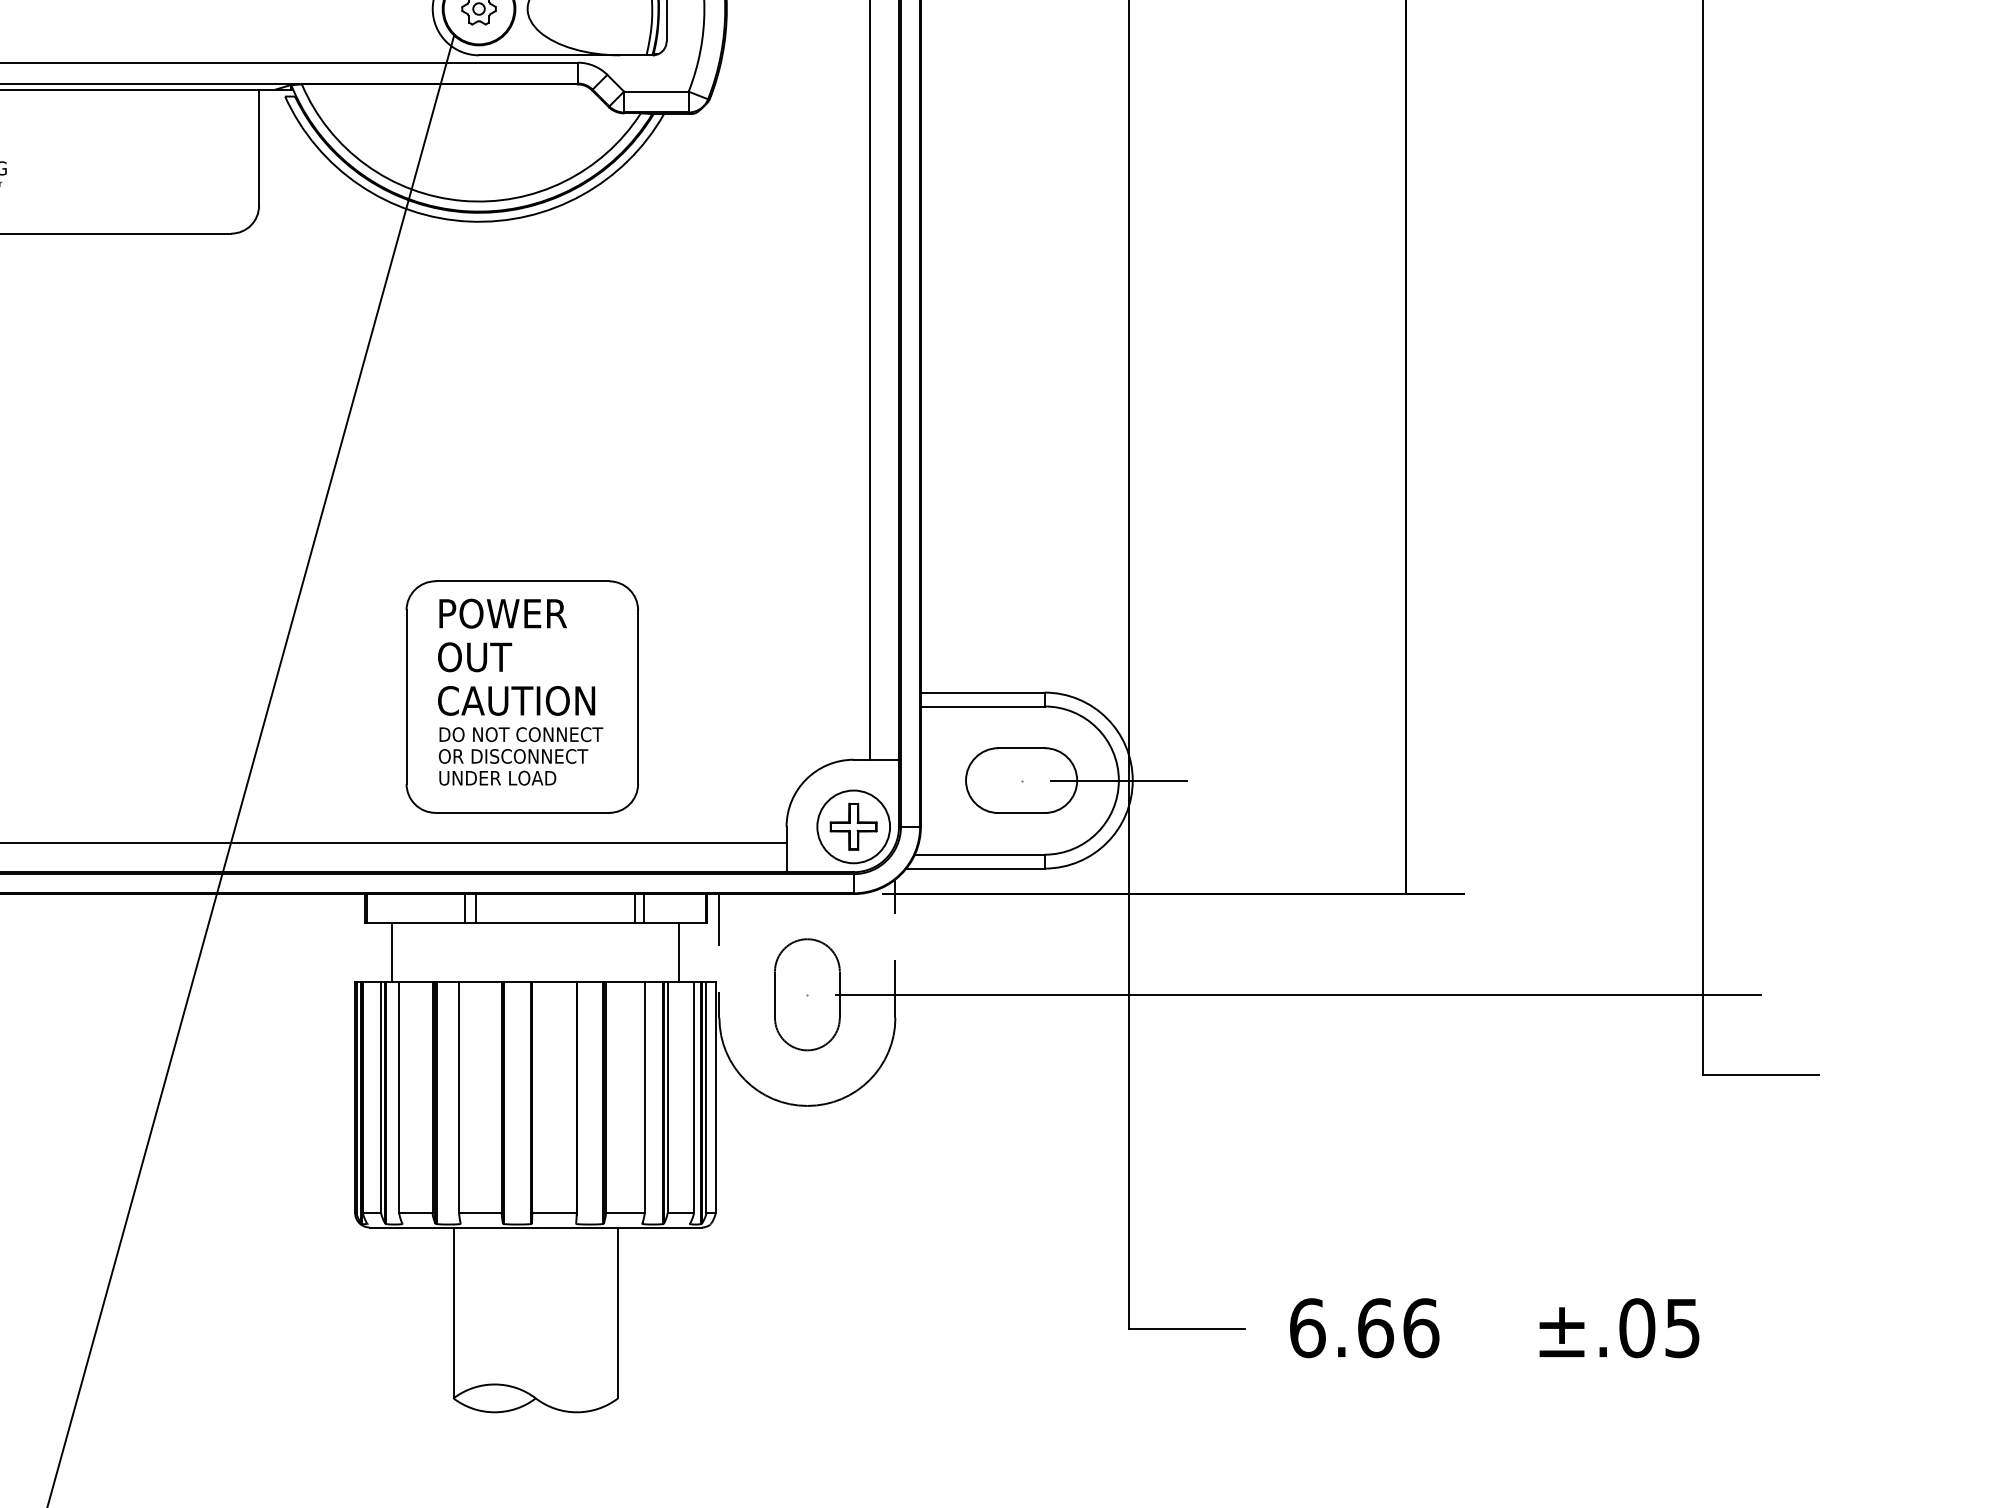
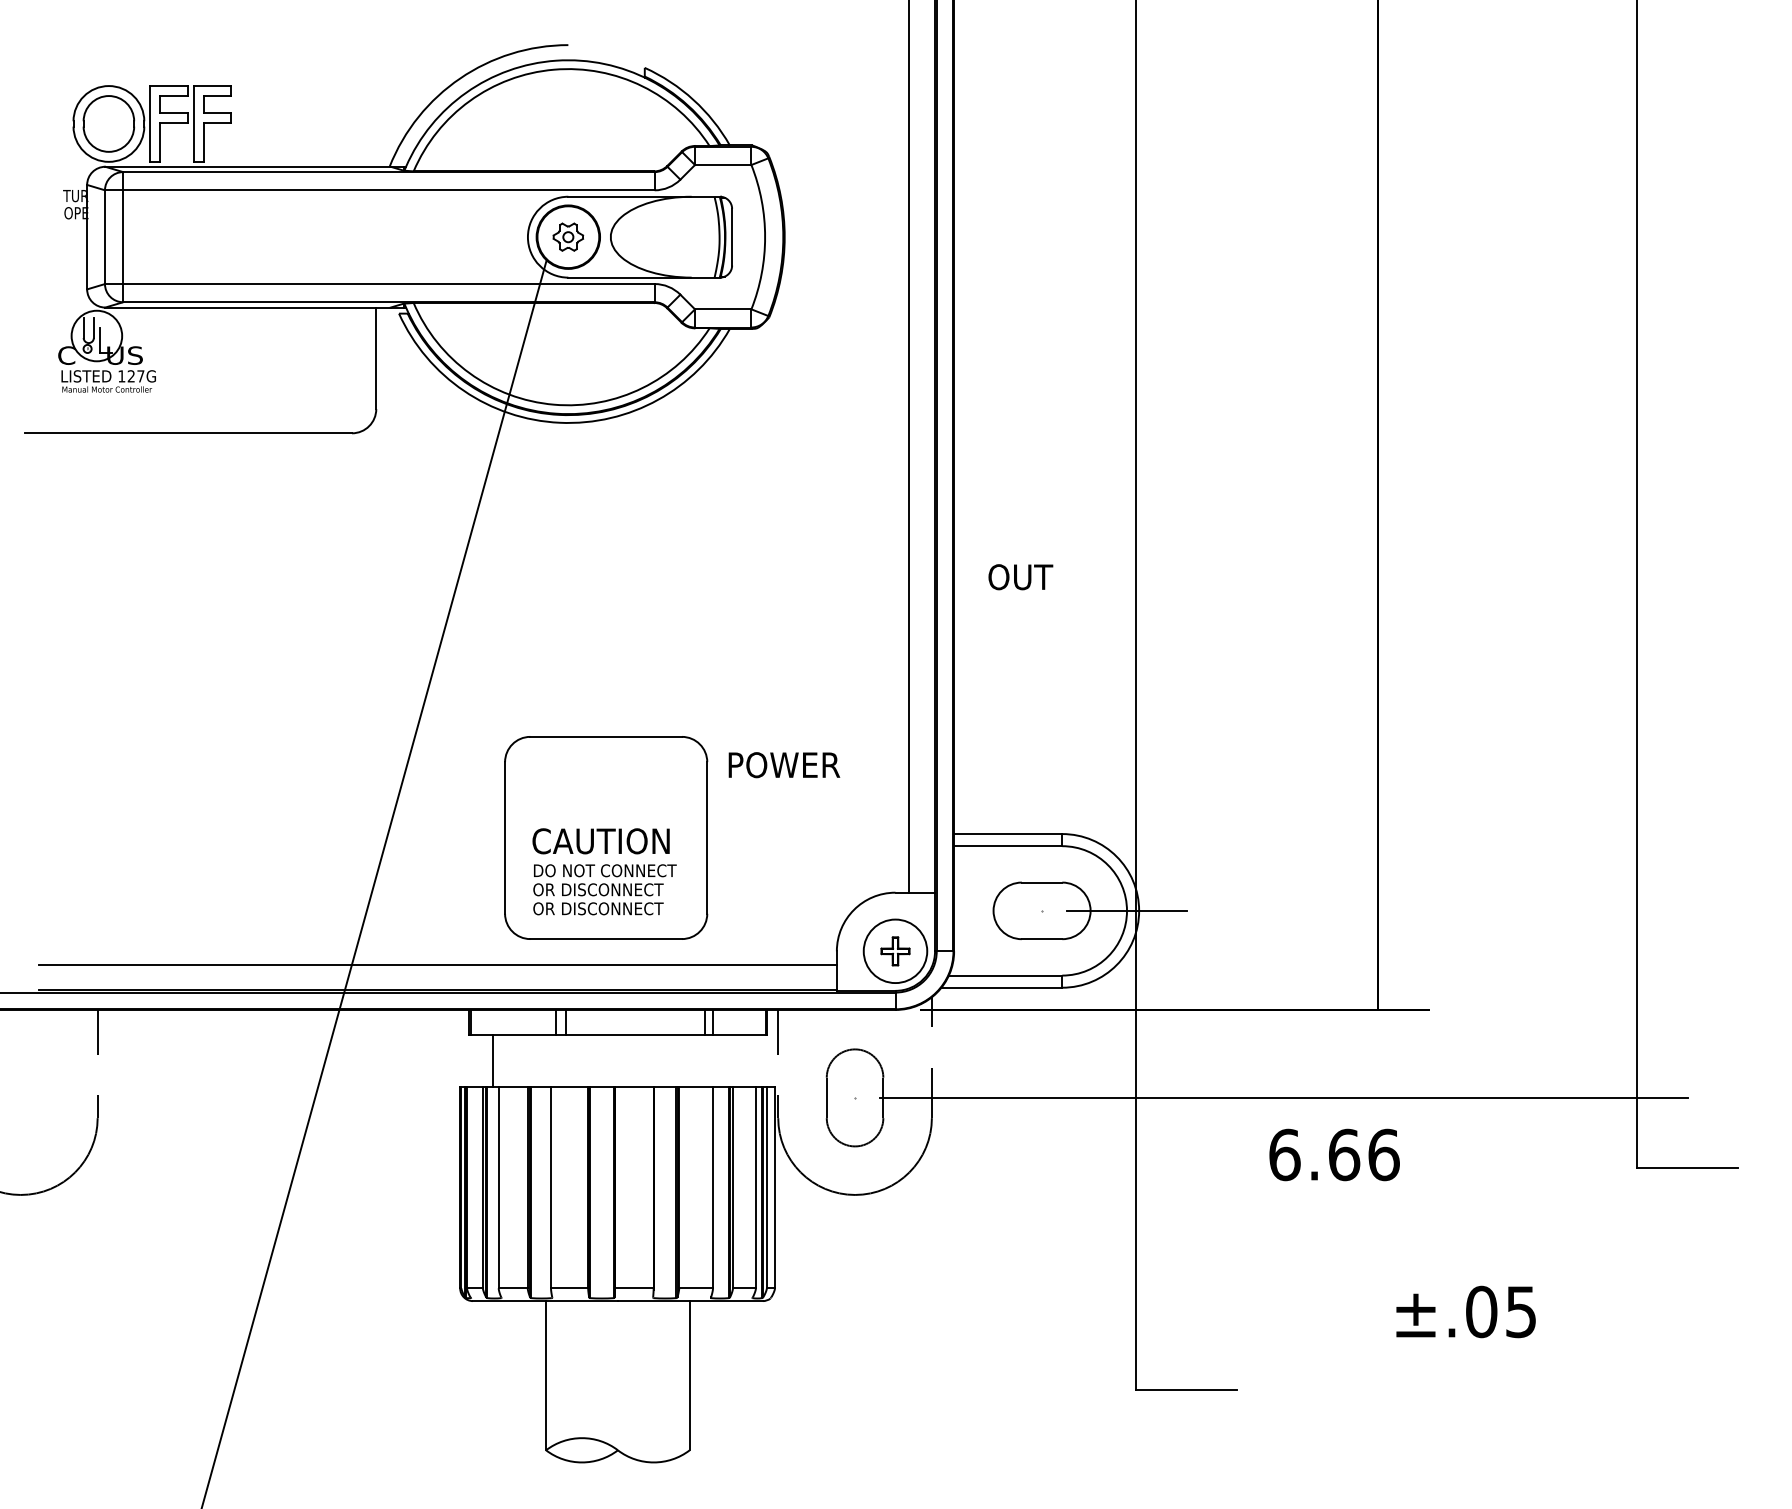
text: (503, 614) -> (784, 765), moved
text: (474, 657) -> (1020, 577), moved
text: (513, 777) -> (598, 908), UNDER LOAD -> OR DISCONNECT
part: (853, 827) -> (895, 951), size x0.7
line: (679, 951) -> (743, 1060), removed
text: (1364, 1327) -> (1334, 1154), moved
text: (1618, 1327) -> (1465, 1311), moved

